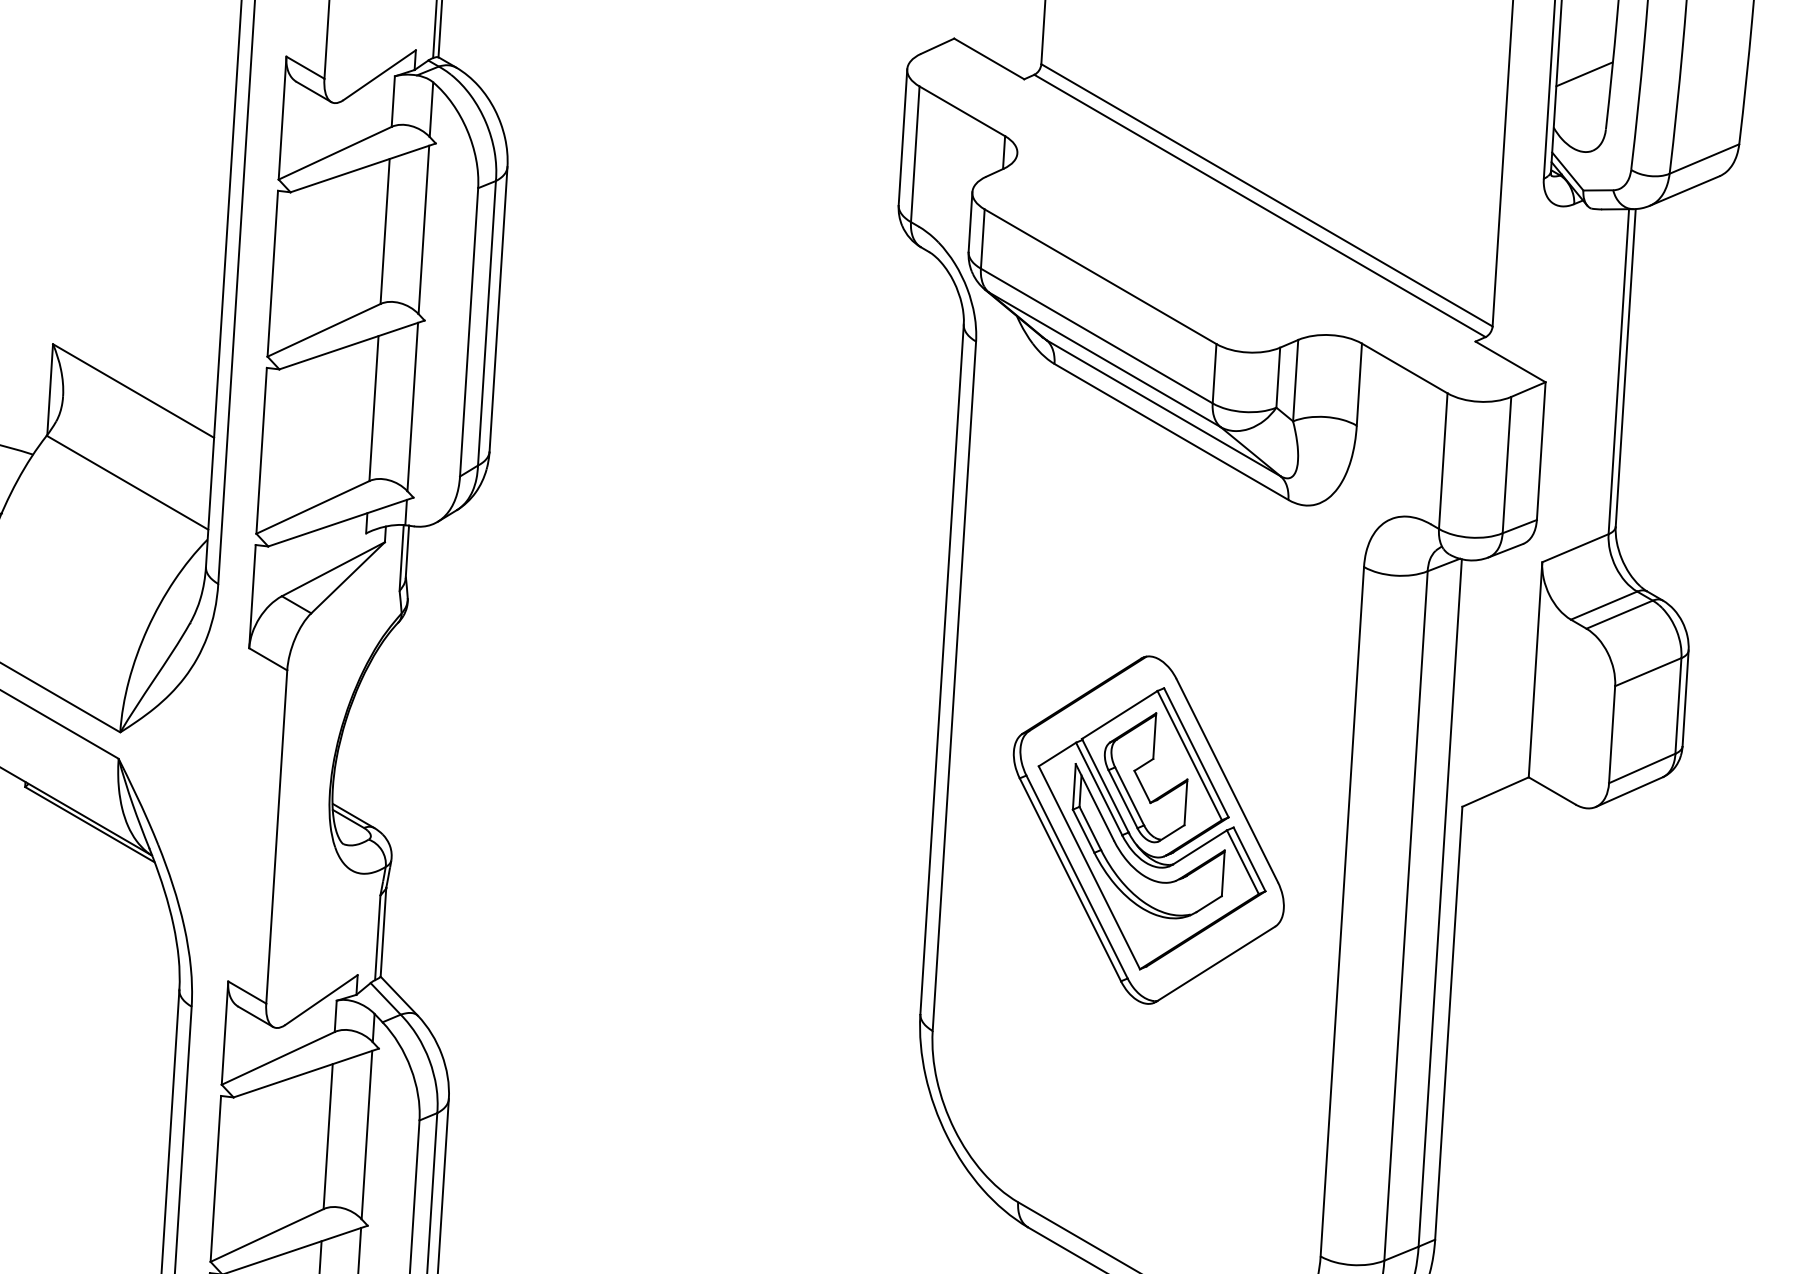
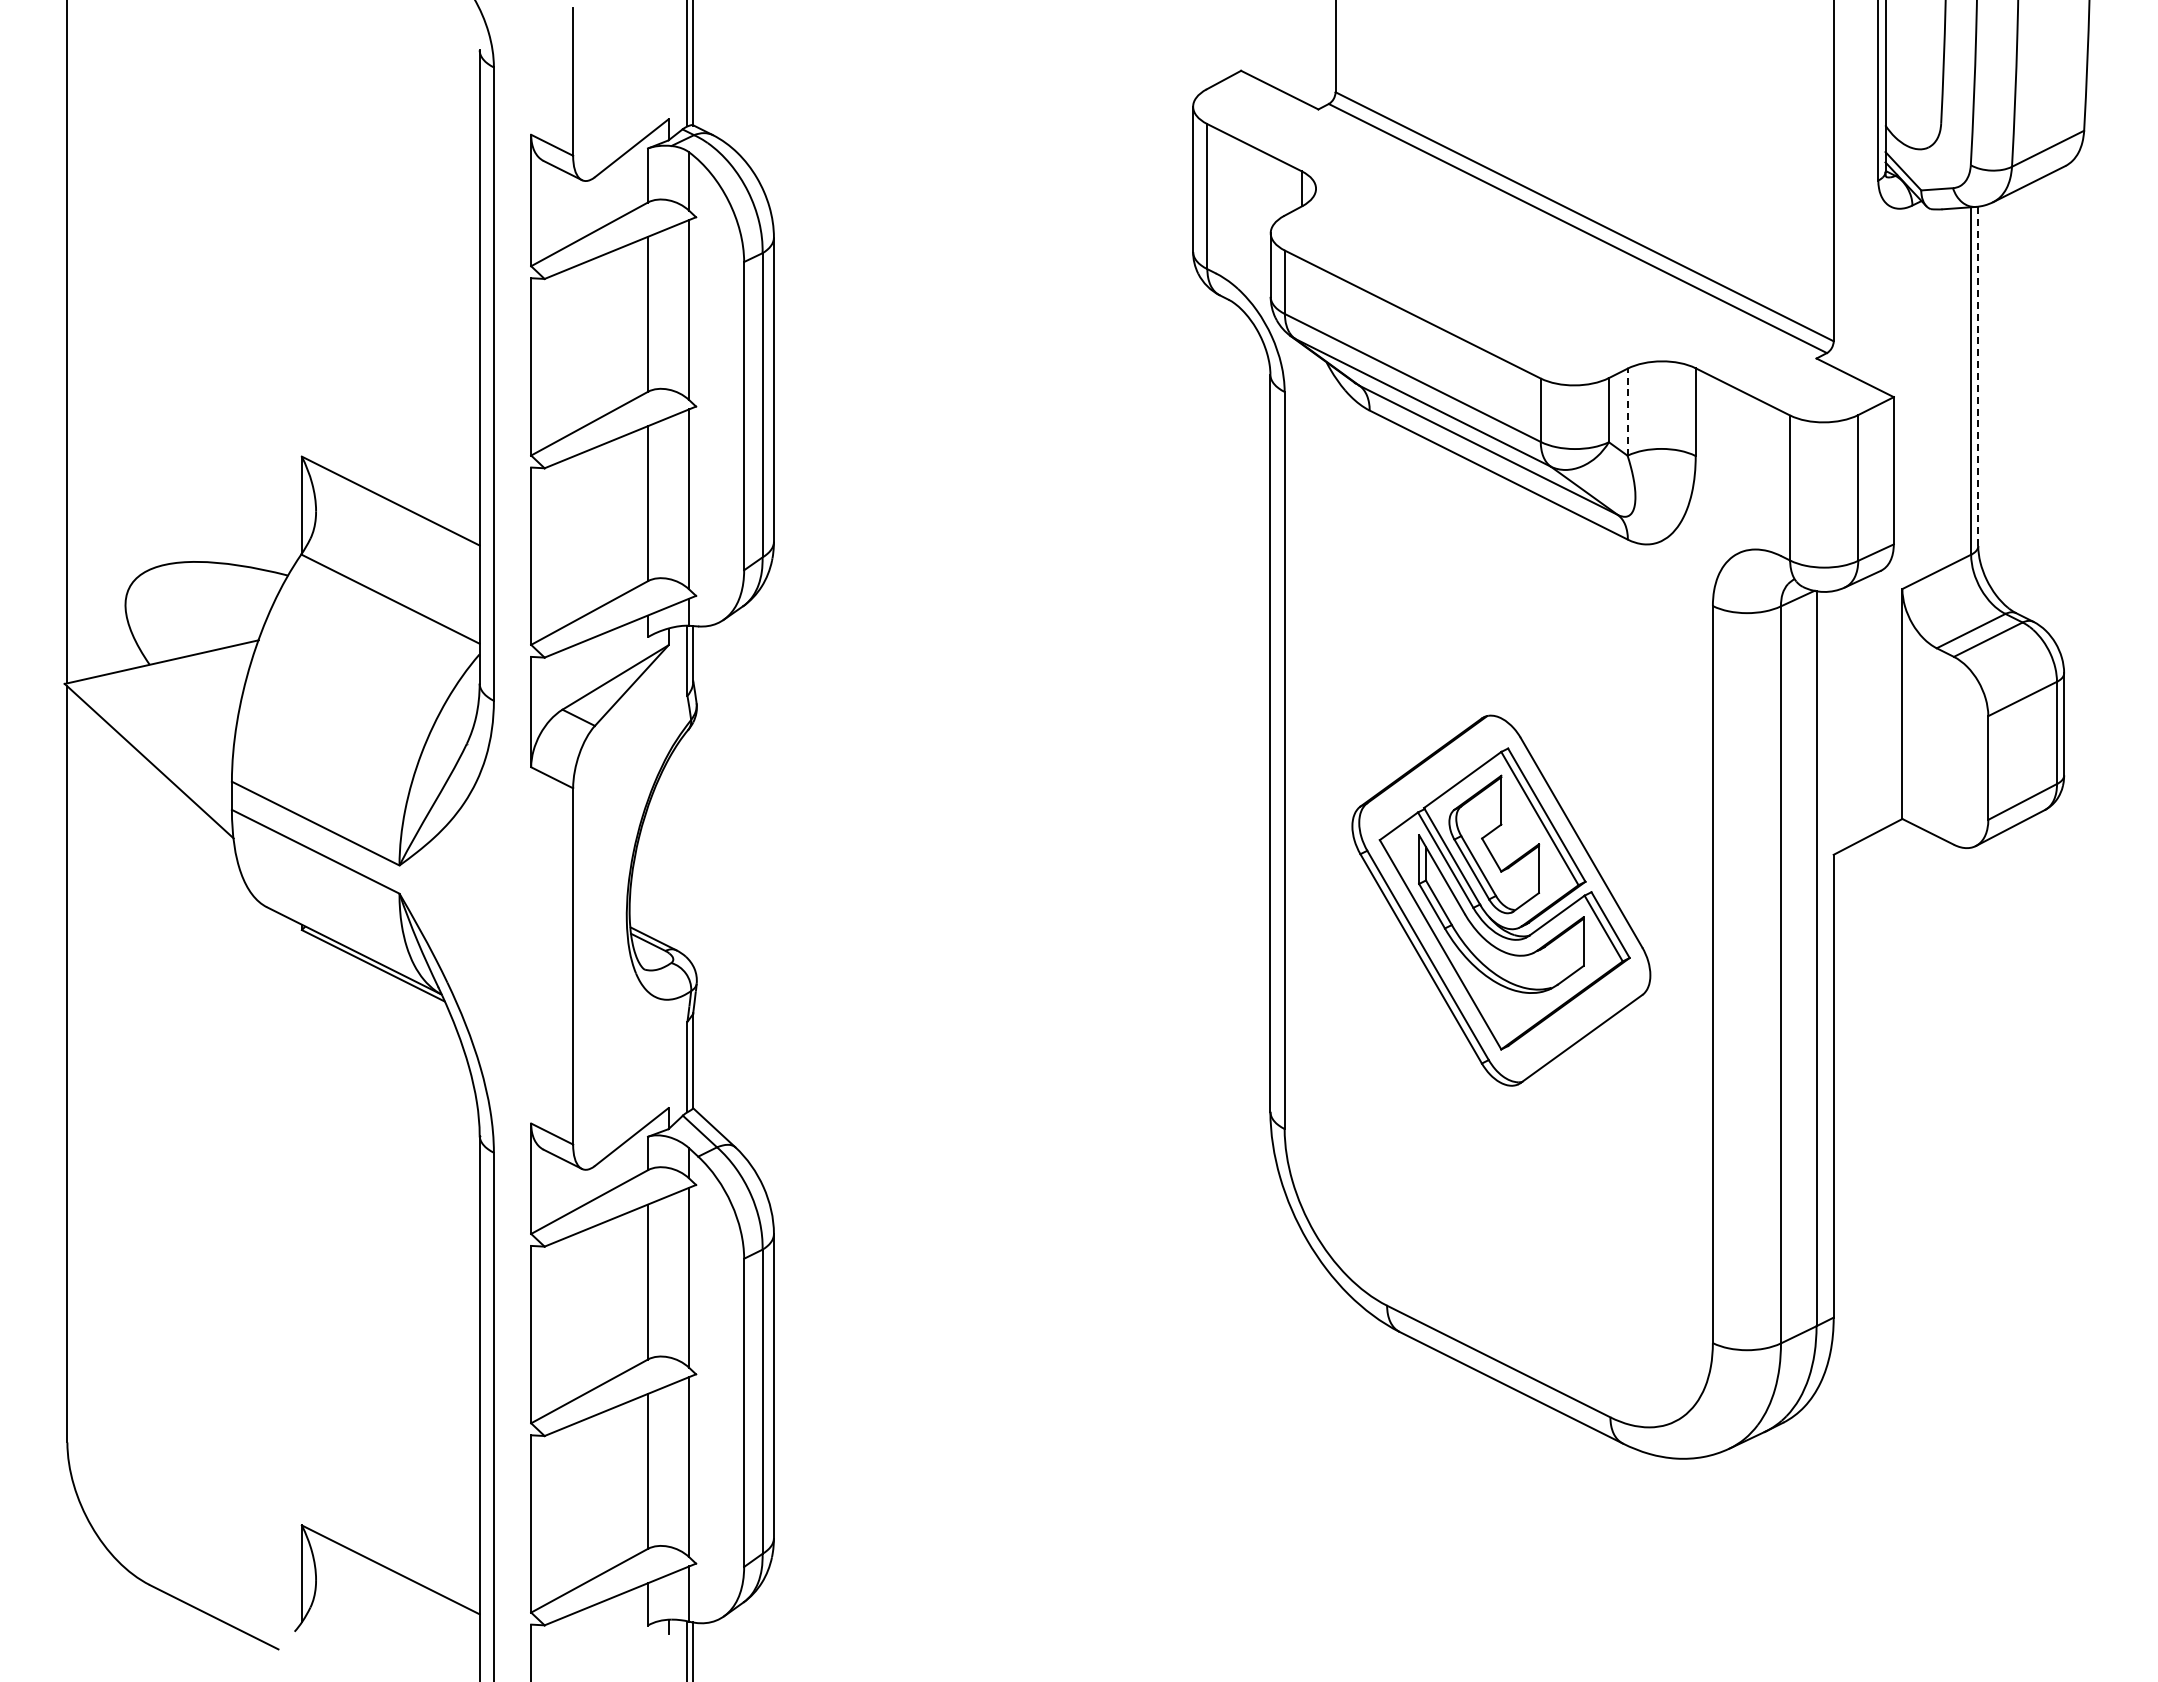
line: (1584, 74) -> (1914, 66), removed
line: (1625, 367) -> (1978, 376), solid -> dashed
line: (1295, 380) -> (1627, 412), solid -> dashed

